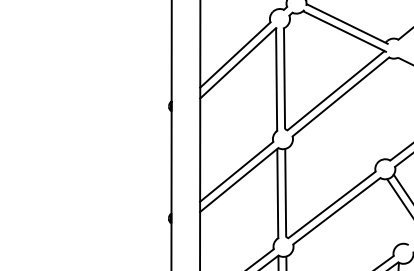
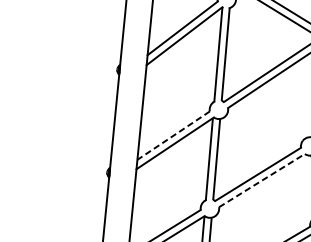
line: (236, 172) -> (173, 136), solid -> dashed
line: (336, 211) -> (261, 180), solid -> dashed

